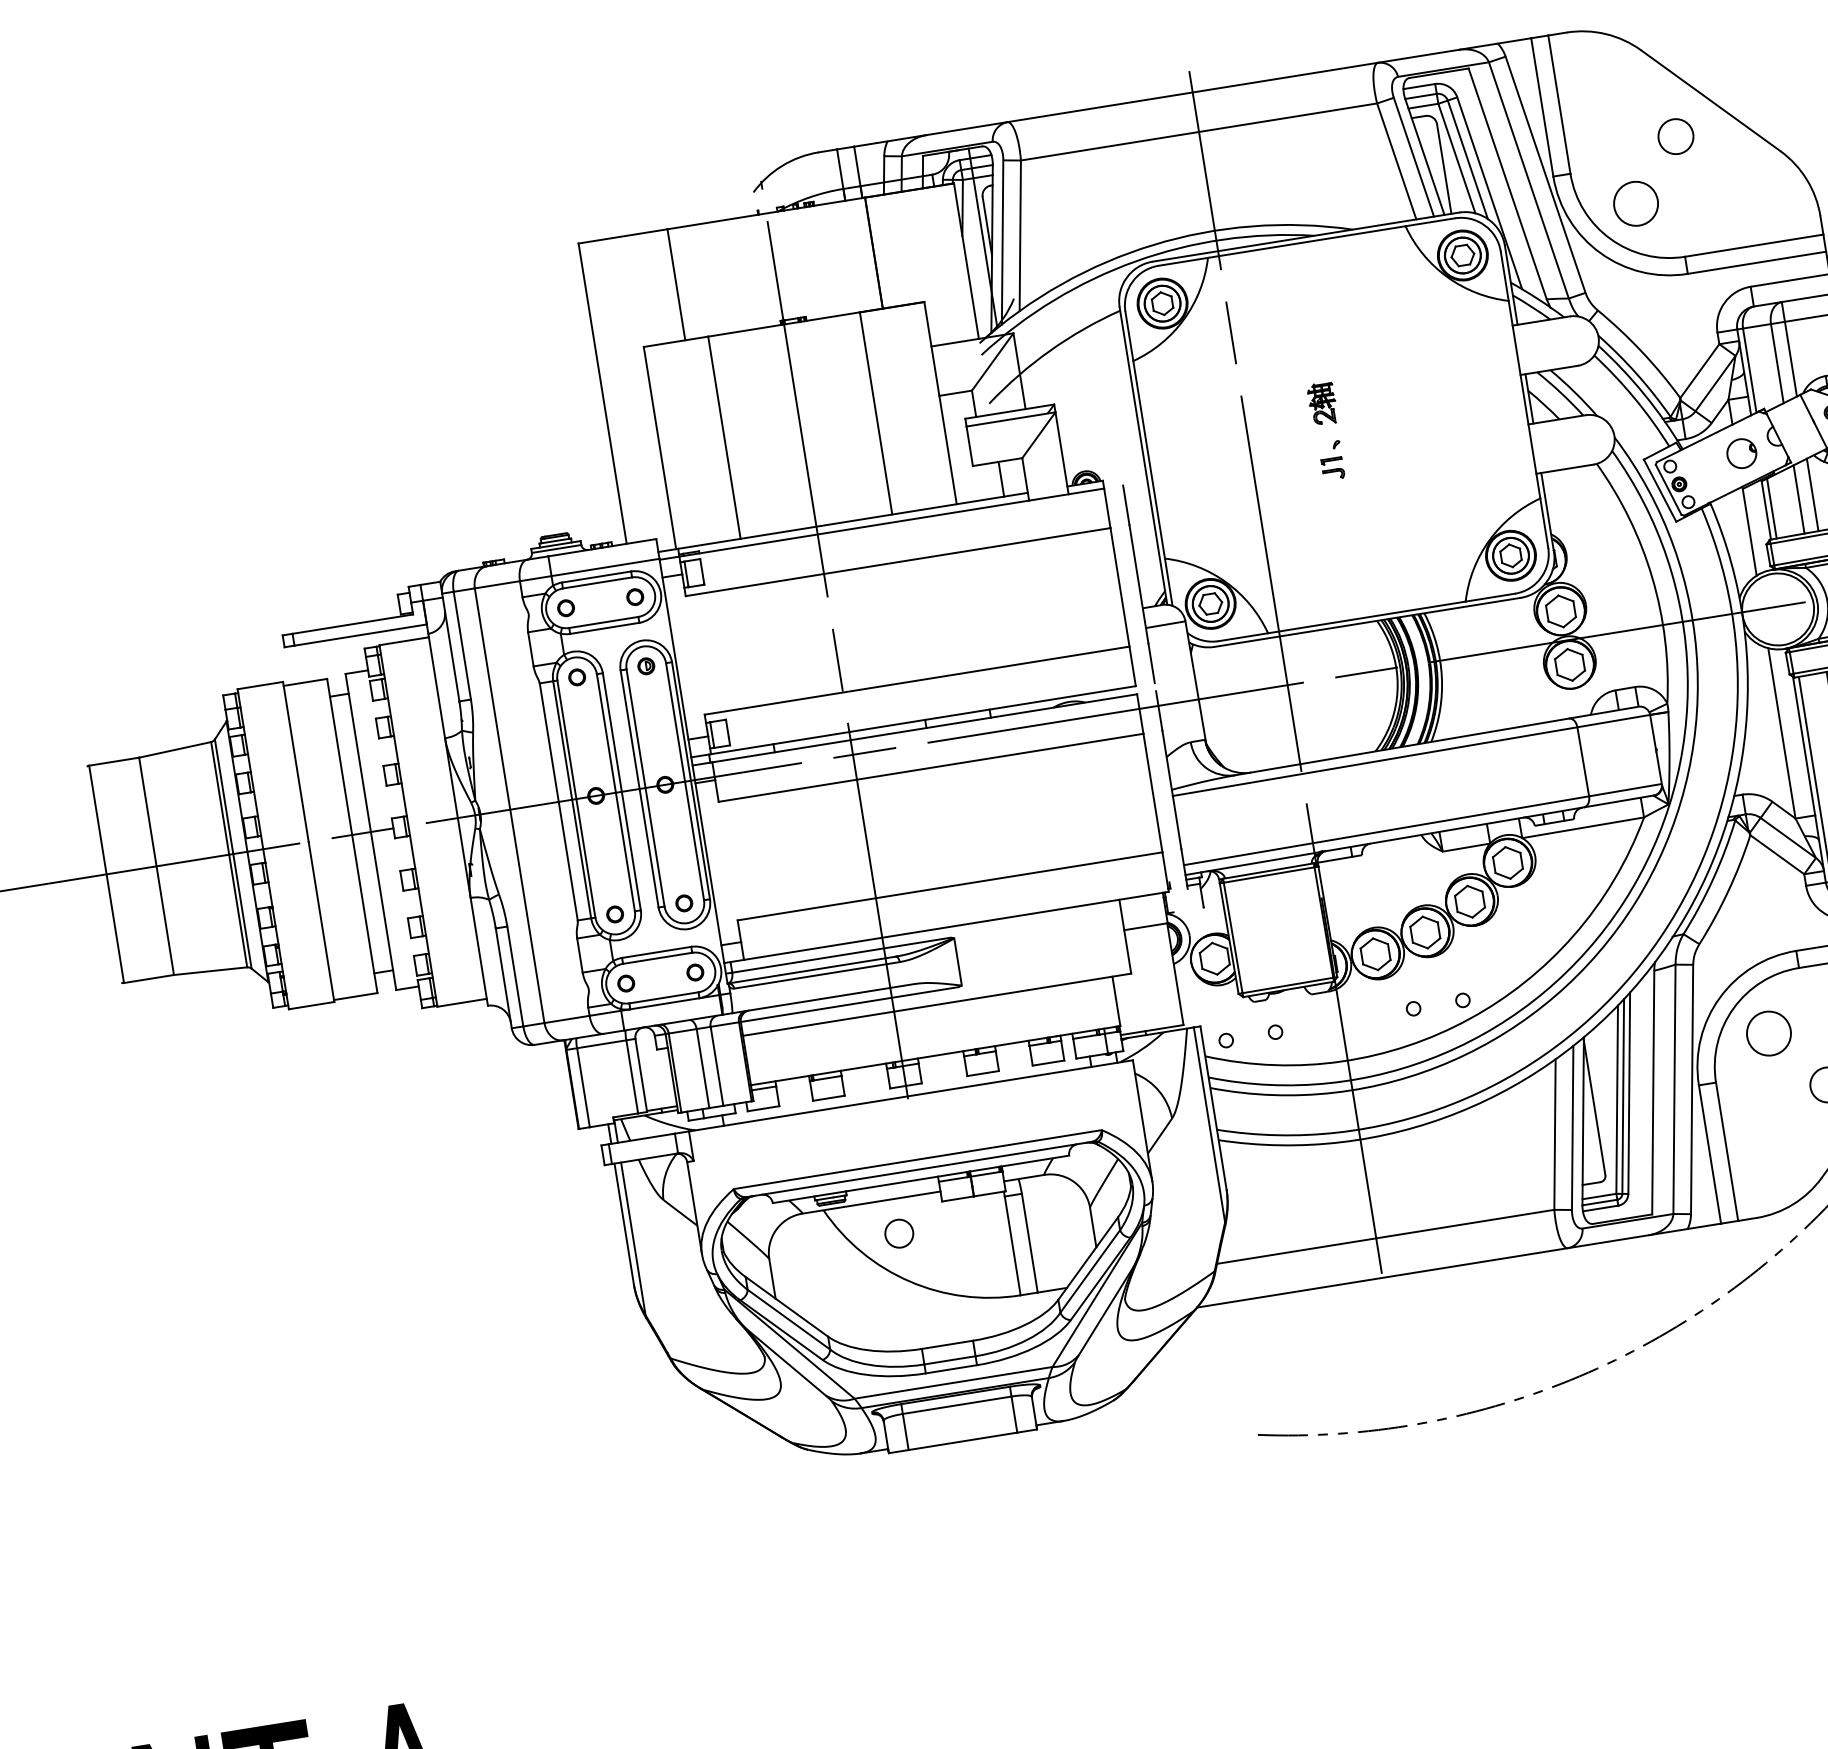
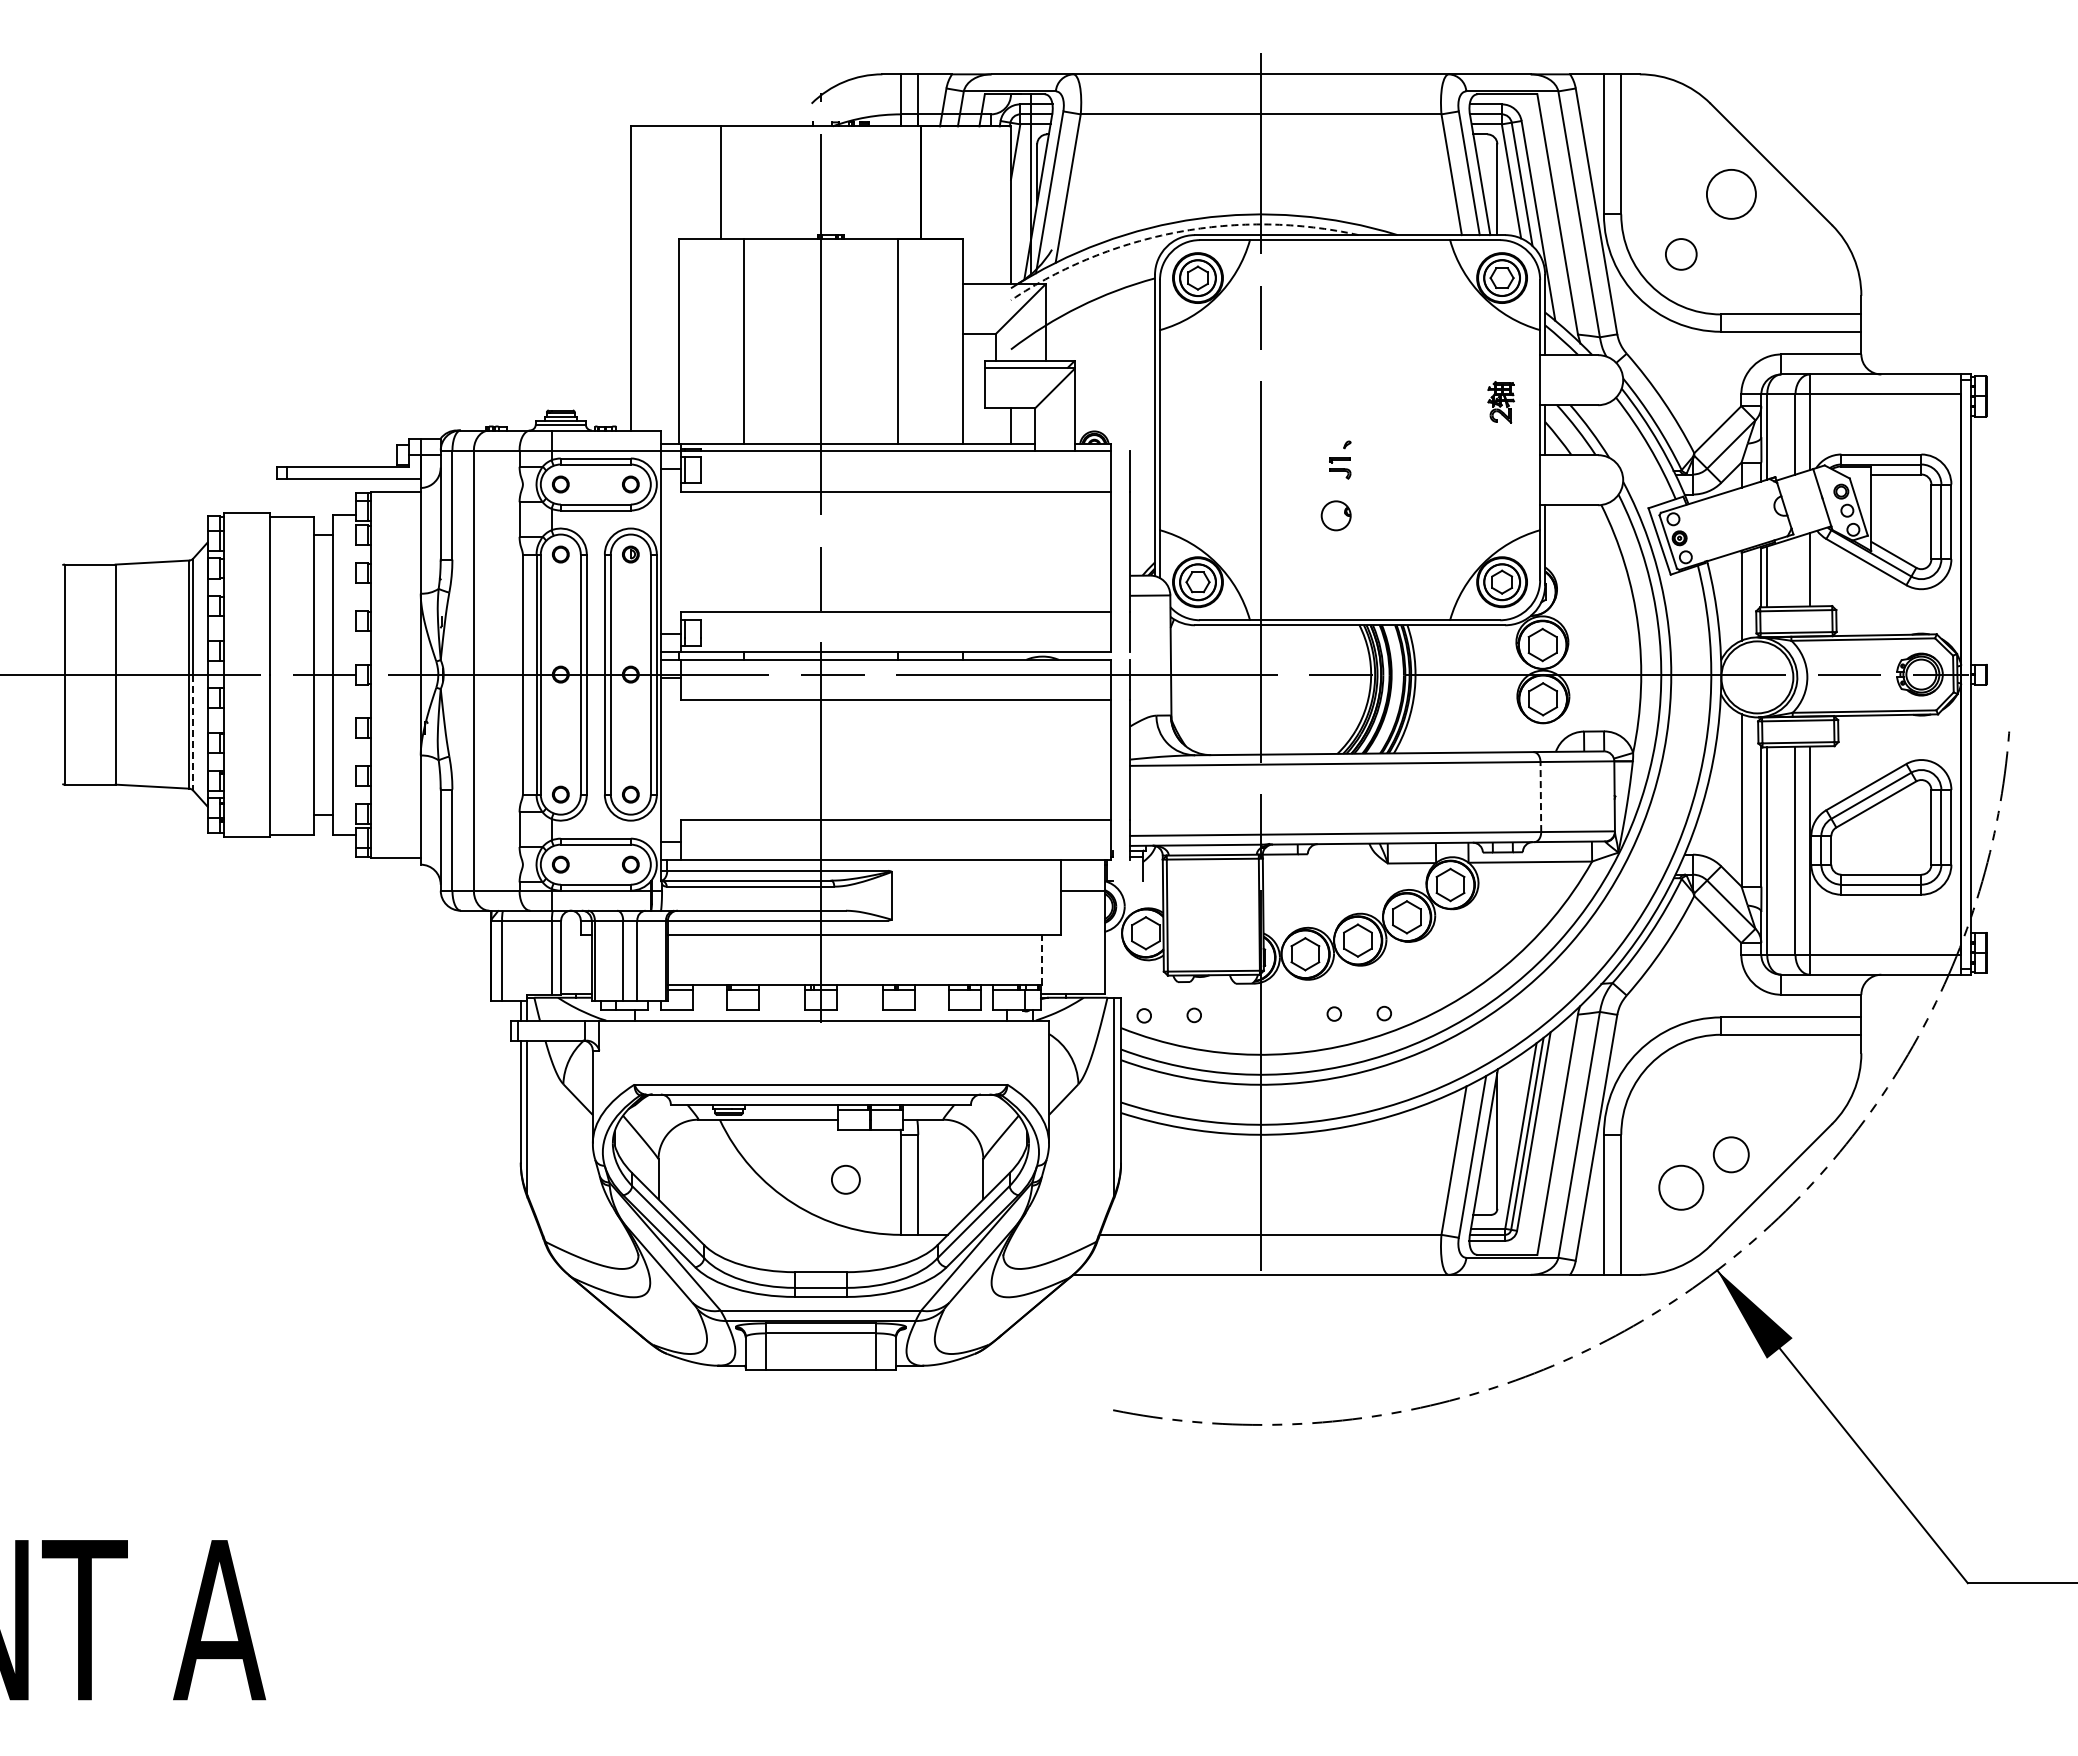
circle: (1675, 136) -> (1730, 194), size x1.4
circle: (1636, 203) -> (1681, 254), size x0.7
arc: (1136, 261) -> (1178, 232), solid -> dashed
part: (1322, 404) -> (1500, 402), moved
part: (1741, 453) -> (1335, 515), moved
line: (1798, 498) -> (1795, 571), removed
line: (1582, 761) -> (1540, 796), solid -> dashed
line: (242, 912) -> (193, 733), solid -> dashed
line: (1116, 1001) -> (1042, 959), solid -> dashed
circle: (1769, 1033) -> (1681, 1187), moved
circle: (898, 1233) -> (845, 1179), moved

